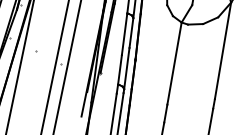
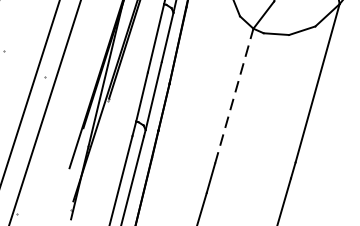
line: (174, 63) -> (234, 95), solid -> dashed

